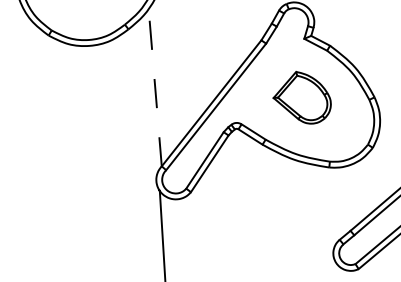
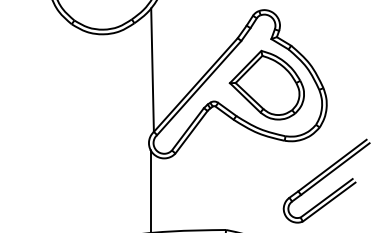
line: (155, 88) -> (152, 70), dashed -> solid
part: (301, 97) -> (266, 84), size x1.67

